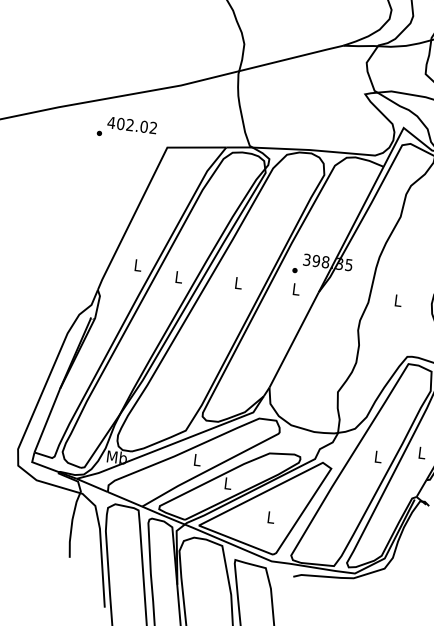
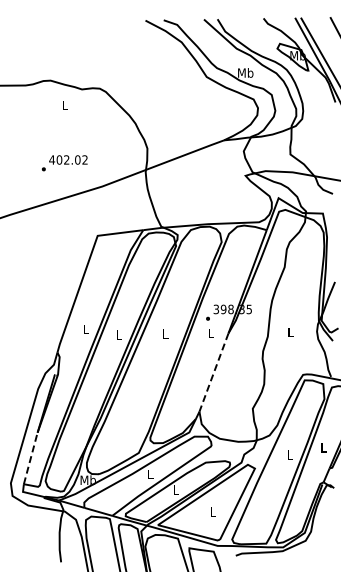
text: (126, 129) -> (64, 163), moved
line: (293, 339) -> (213, 372), solid -> dashed
line: (46, 420) -> (30, 458), solid -> dashed

